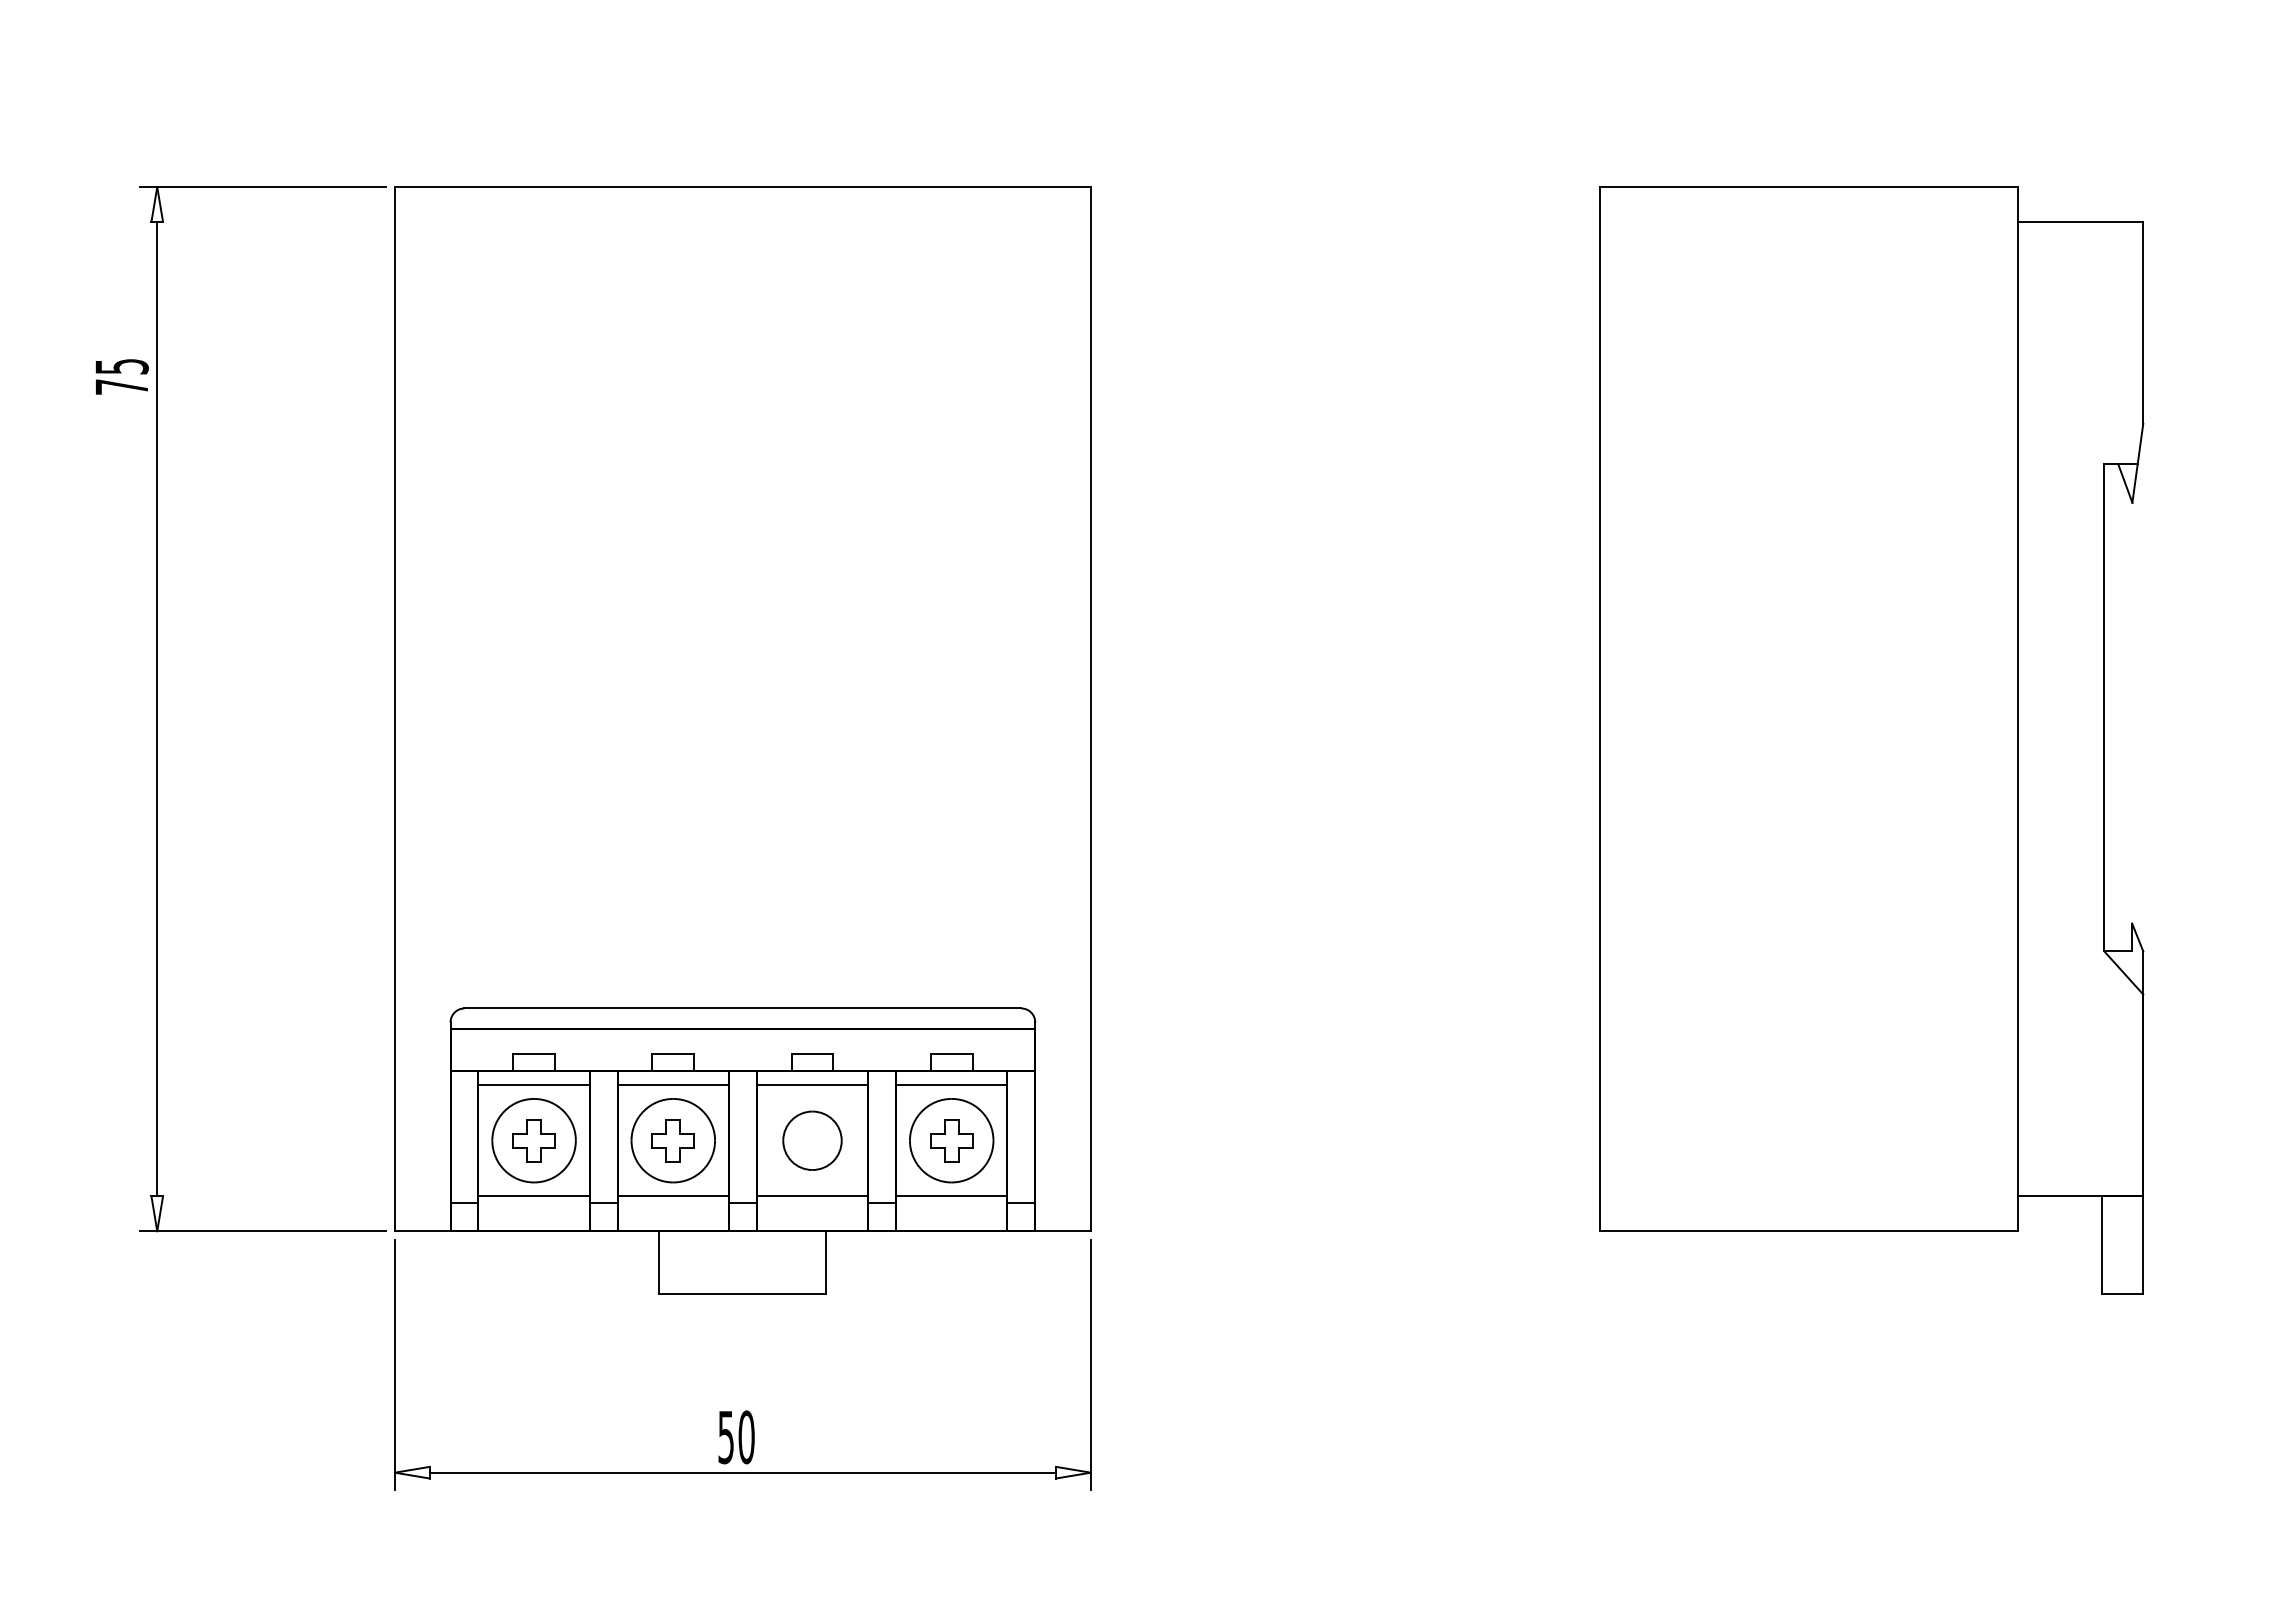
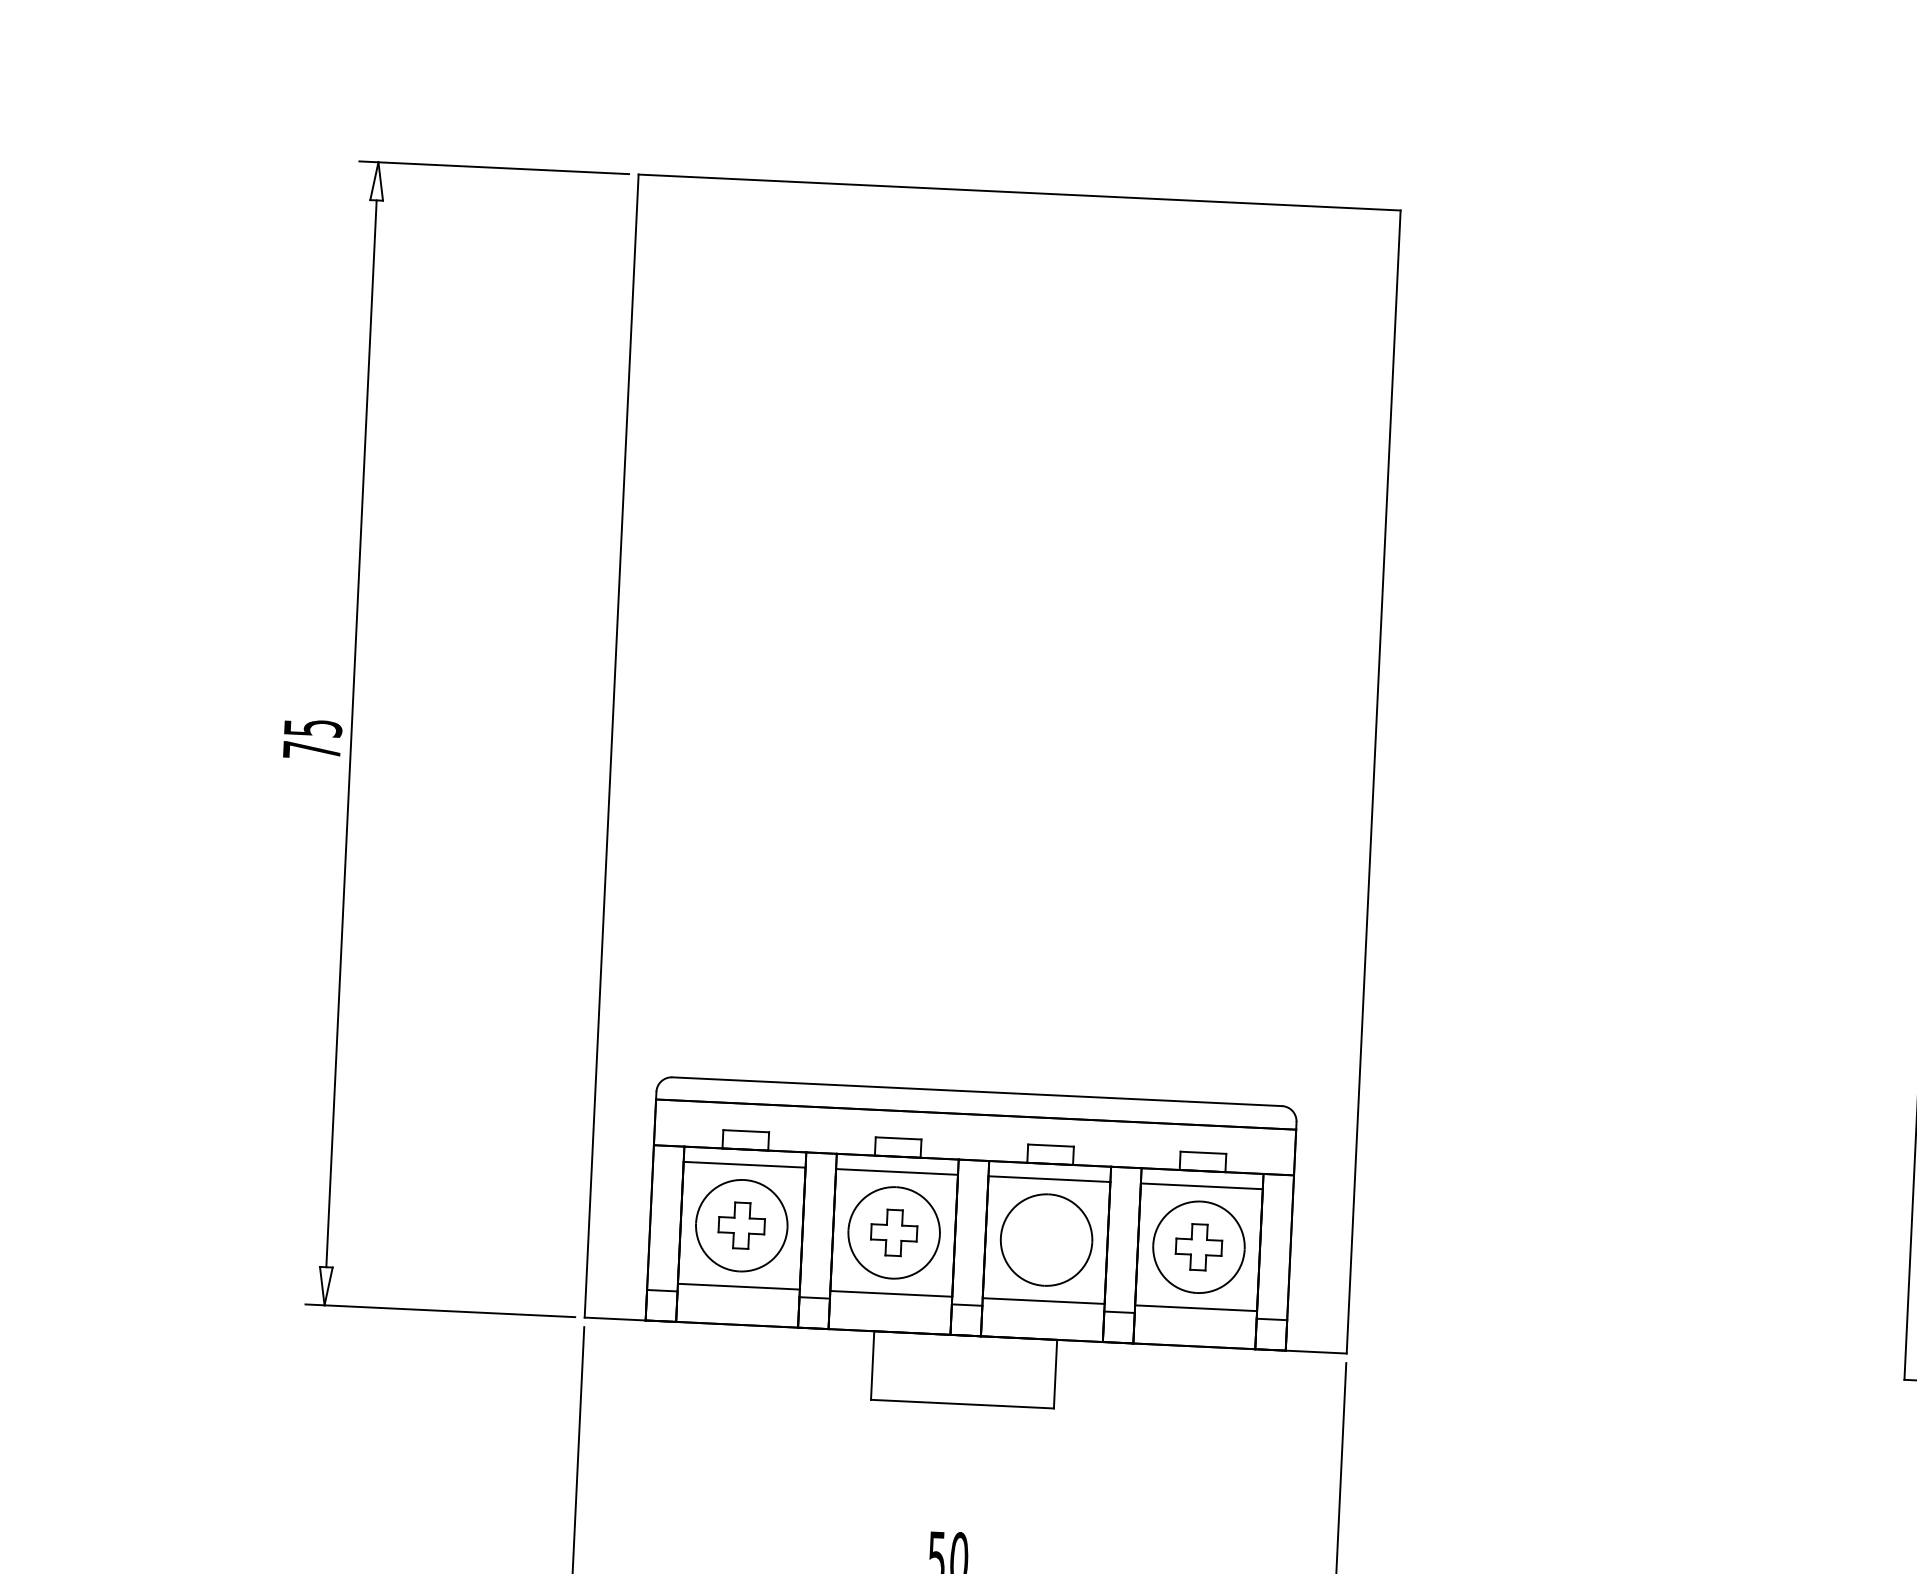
text: (122, 376) -> (313, 738), moved
part: (812, 1140) -> (1046, 1239), size x1.43

